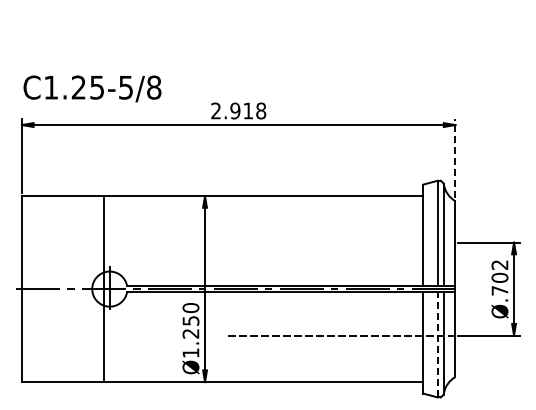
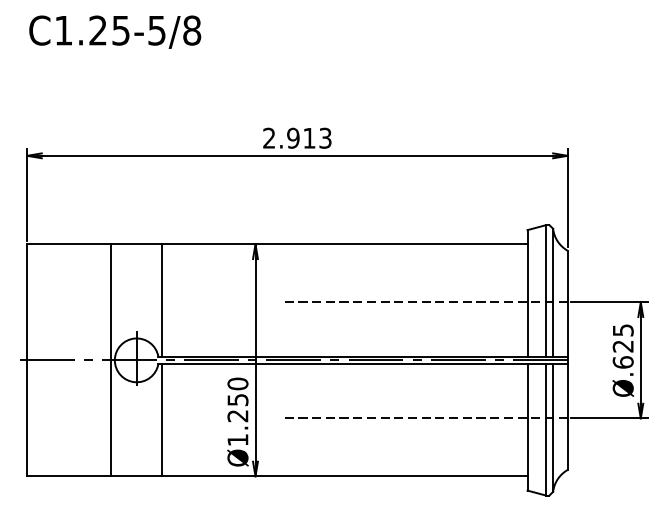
text: (92, 88) -> (115, 31), moved
text: (261, 110) -> (325, 137), 2.918 -> 2.913
line: (455, 158) -> (567, 197), dashed -> solid
line: (130, 241) -> (162, 301), added
line: (341, 242) -> (425, 302), added
text: (499, 277) -> (622, 345), .702 -> .625
line: (104, 289) -> (111, 360), moved
line: (130, 337) -> (162, 420), added
line: (437, 344) -> (545, 429), dashed -> solid

